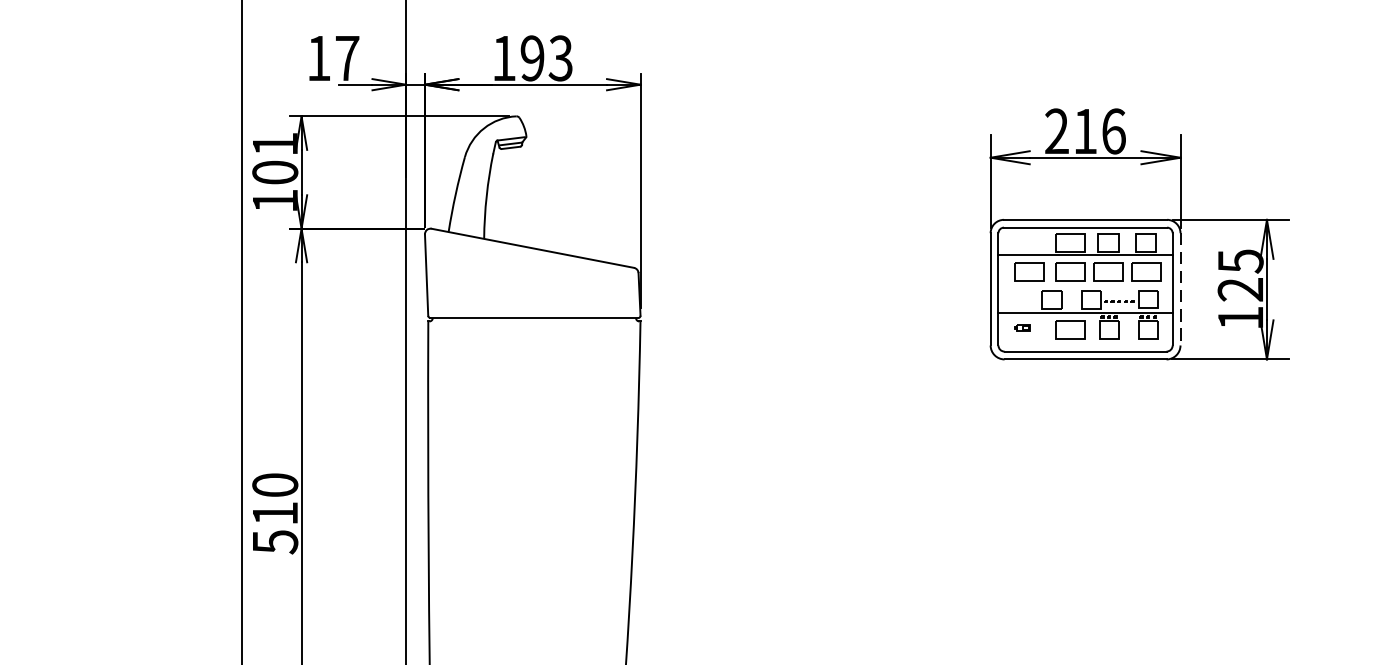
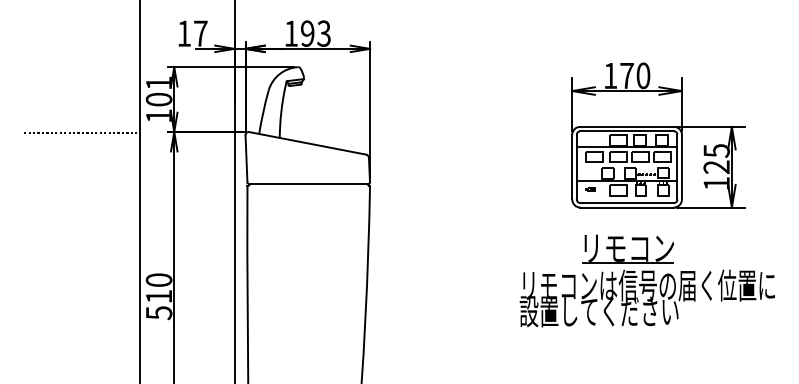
text: (1084, 130) -> (626, 75), 216 -> 170
line: (140, 231) -> (81, 133), added
line: (1179, 290) -> (681, 167), dashed -> solid
part: (1119, 485) -> (646, 280), added

